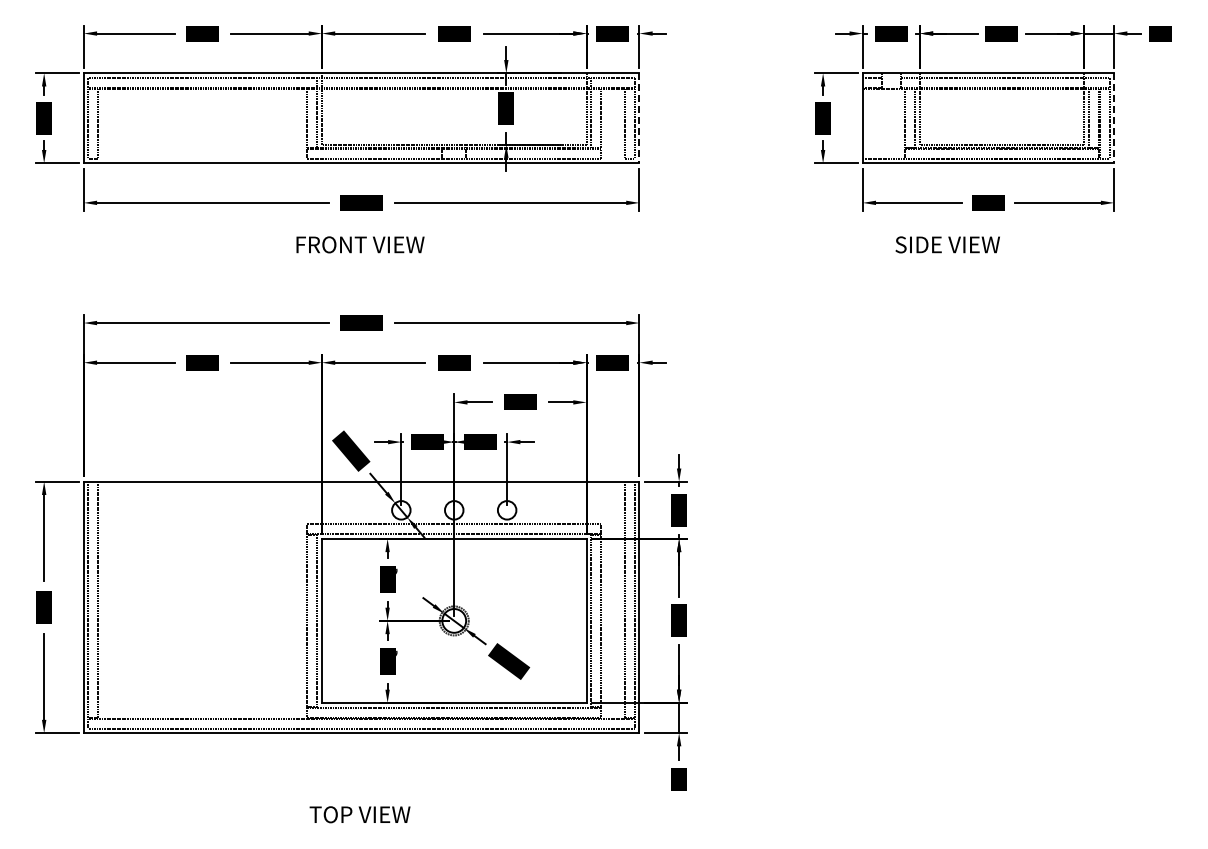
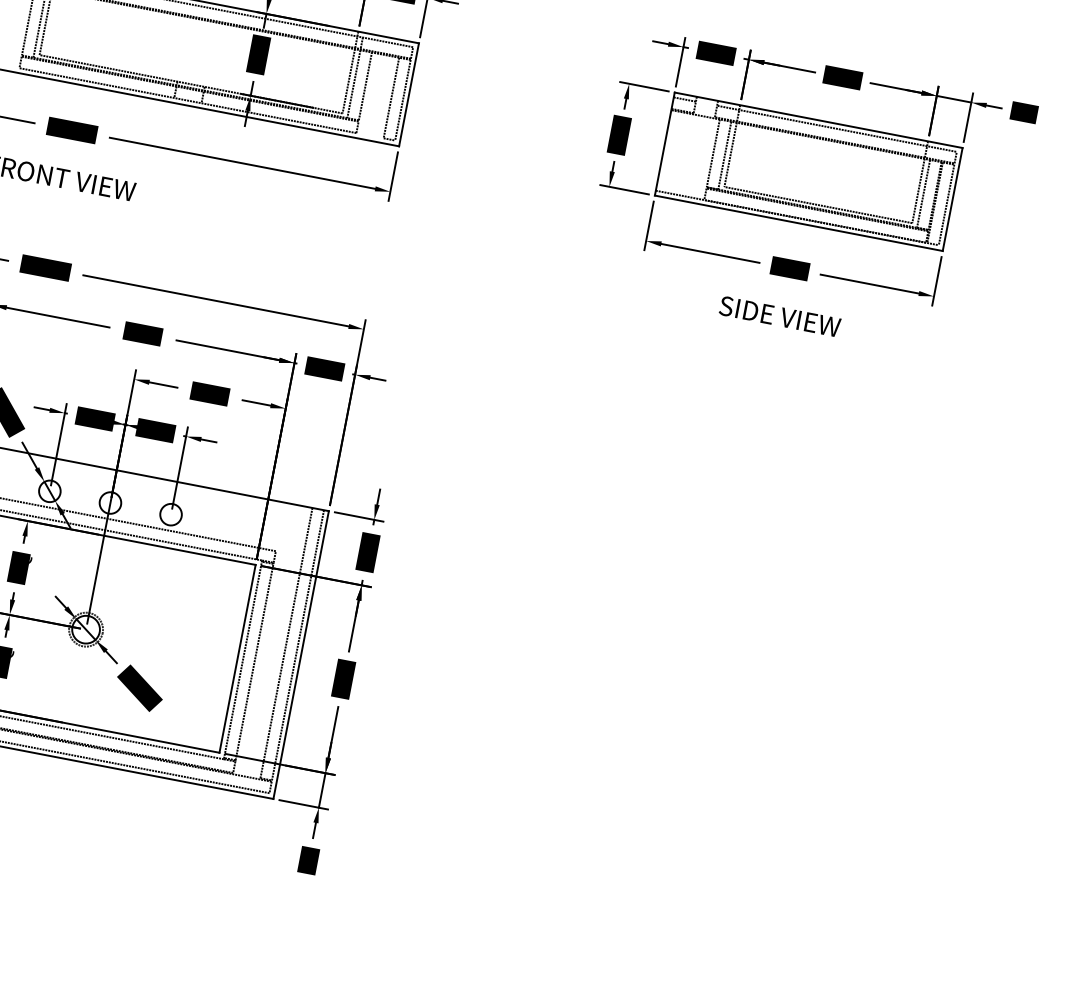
line: (639, 118) -> (409, 95), dashed -> solid
line: (1114, 118) -> (953, 199), dashed -> solid
text: (947, 244) -> (779, 316), moved

